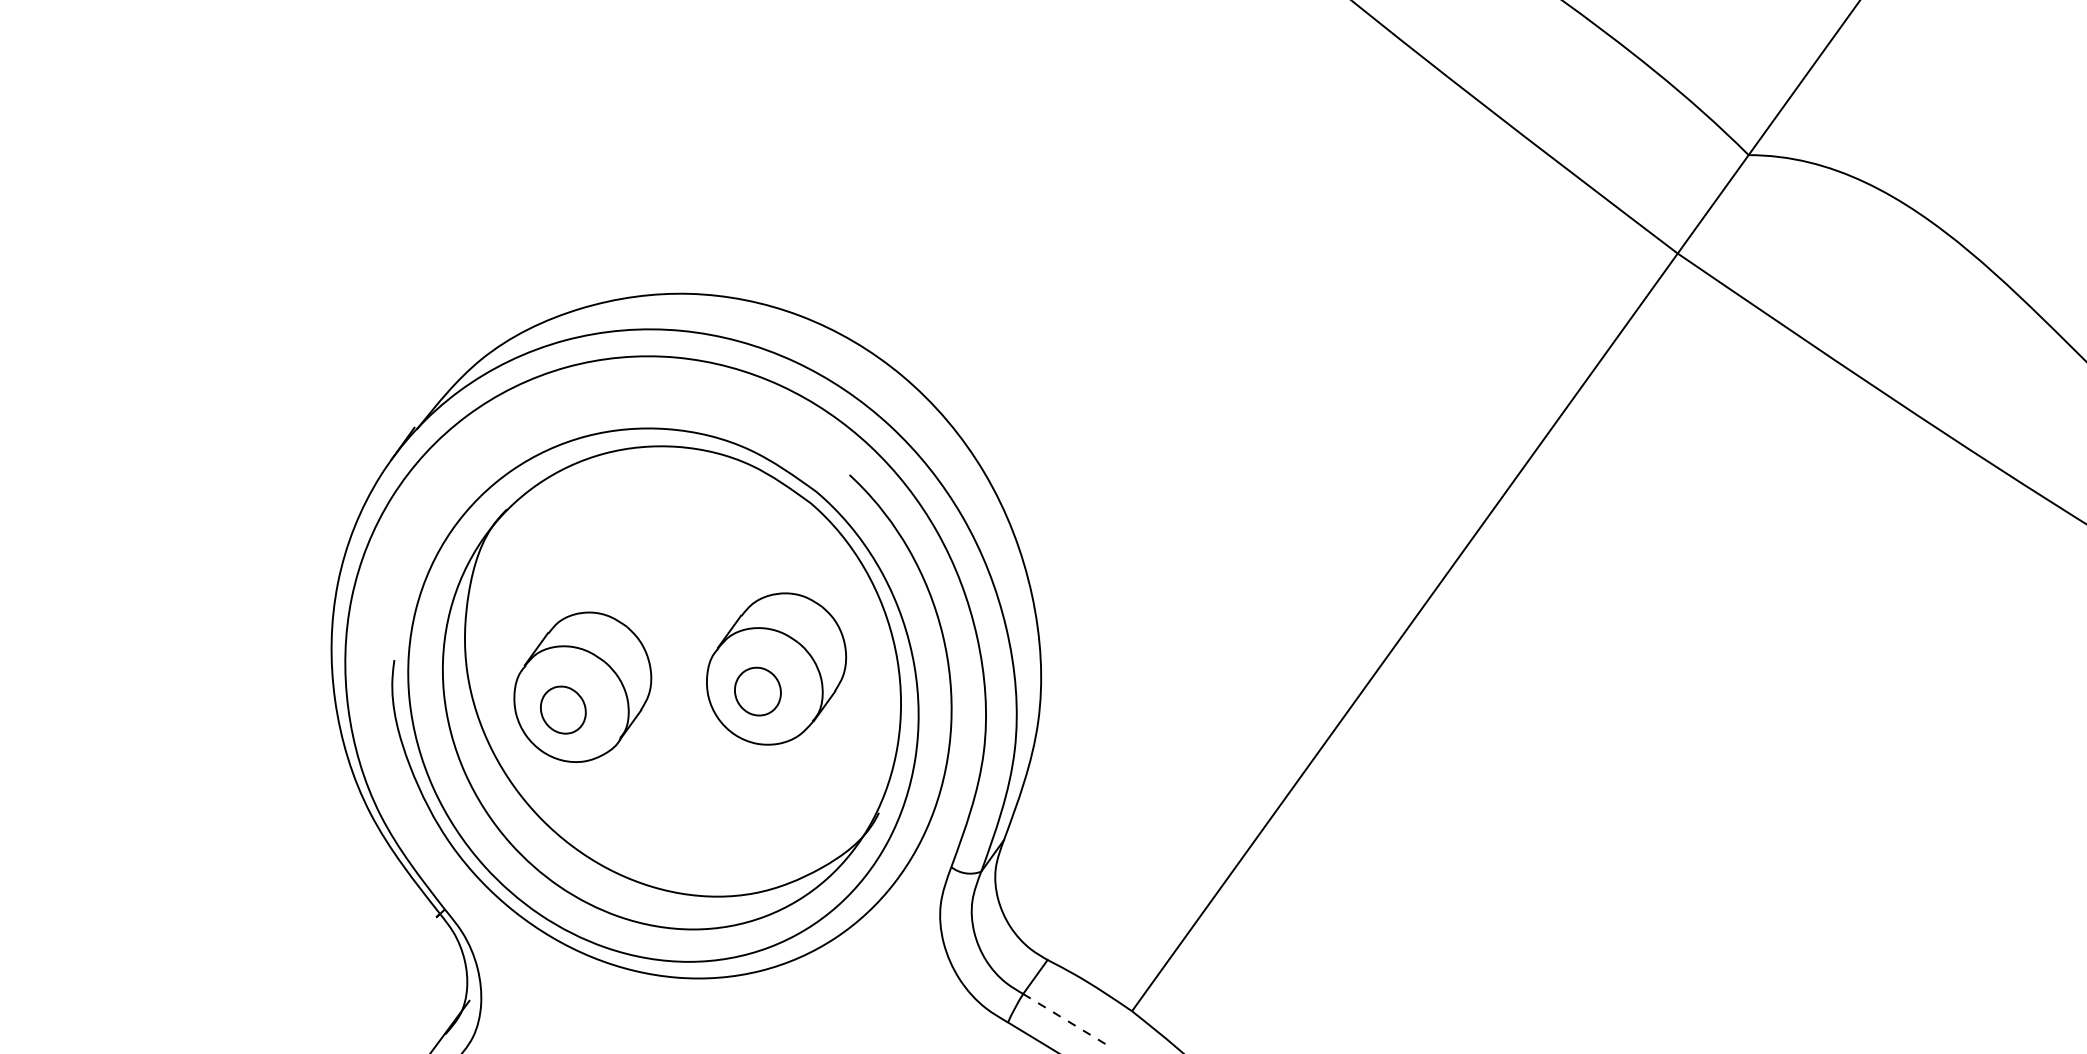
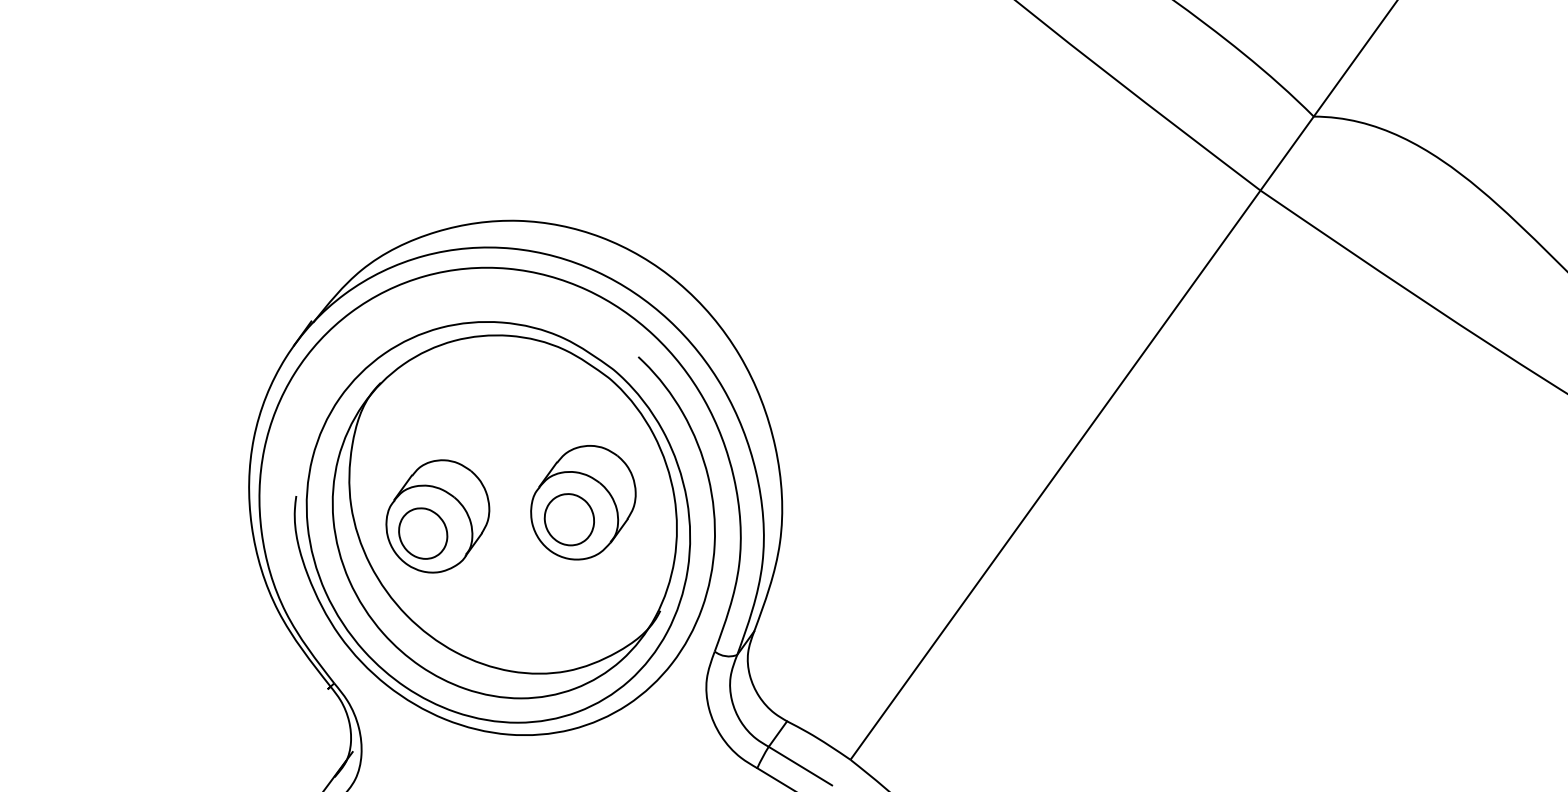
part: (757, 691) -> (569, 519), size x1.43
part: (563, 709) -> (423, 533), size x1.43
line: (1065, 1019) -> (800, 766), dashed -> solid

